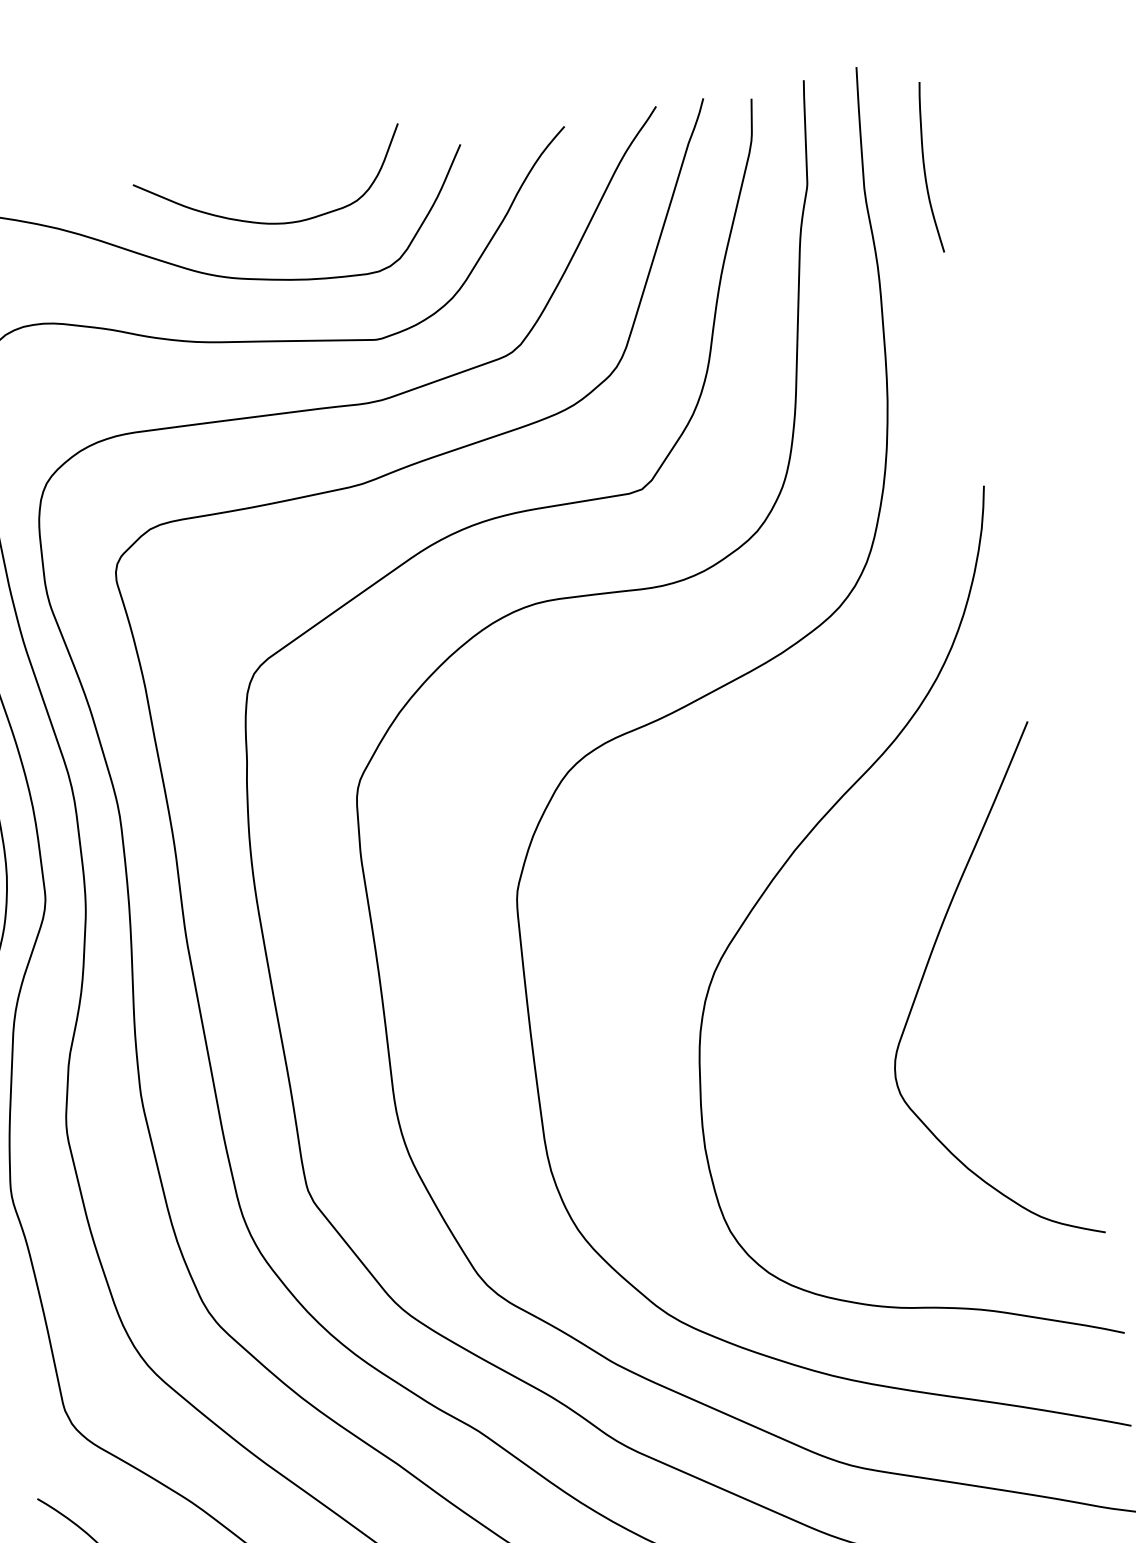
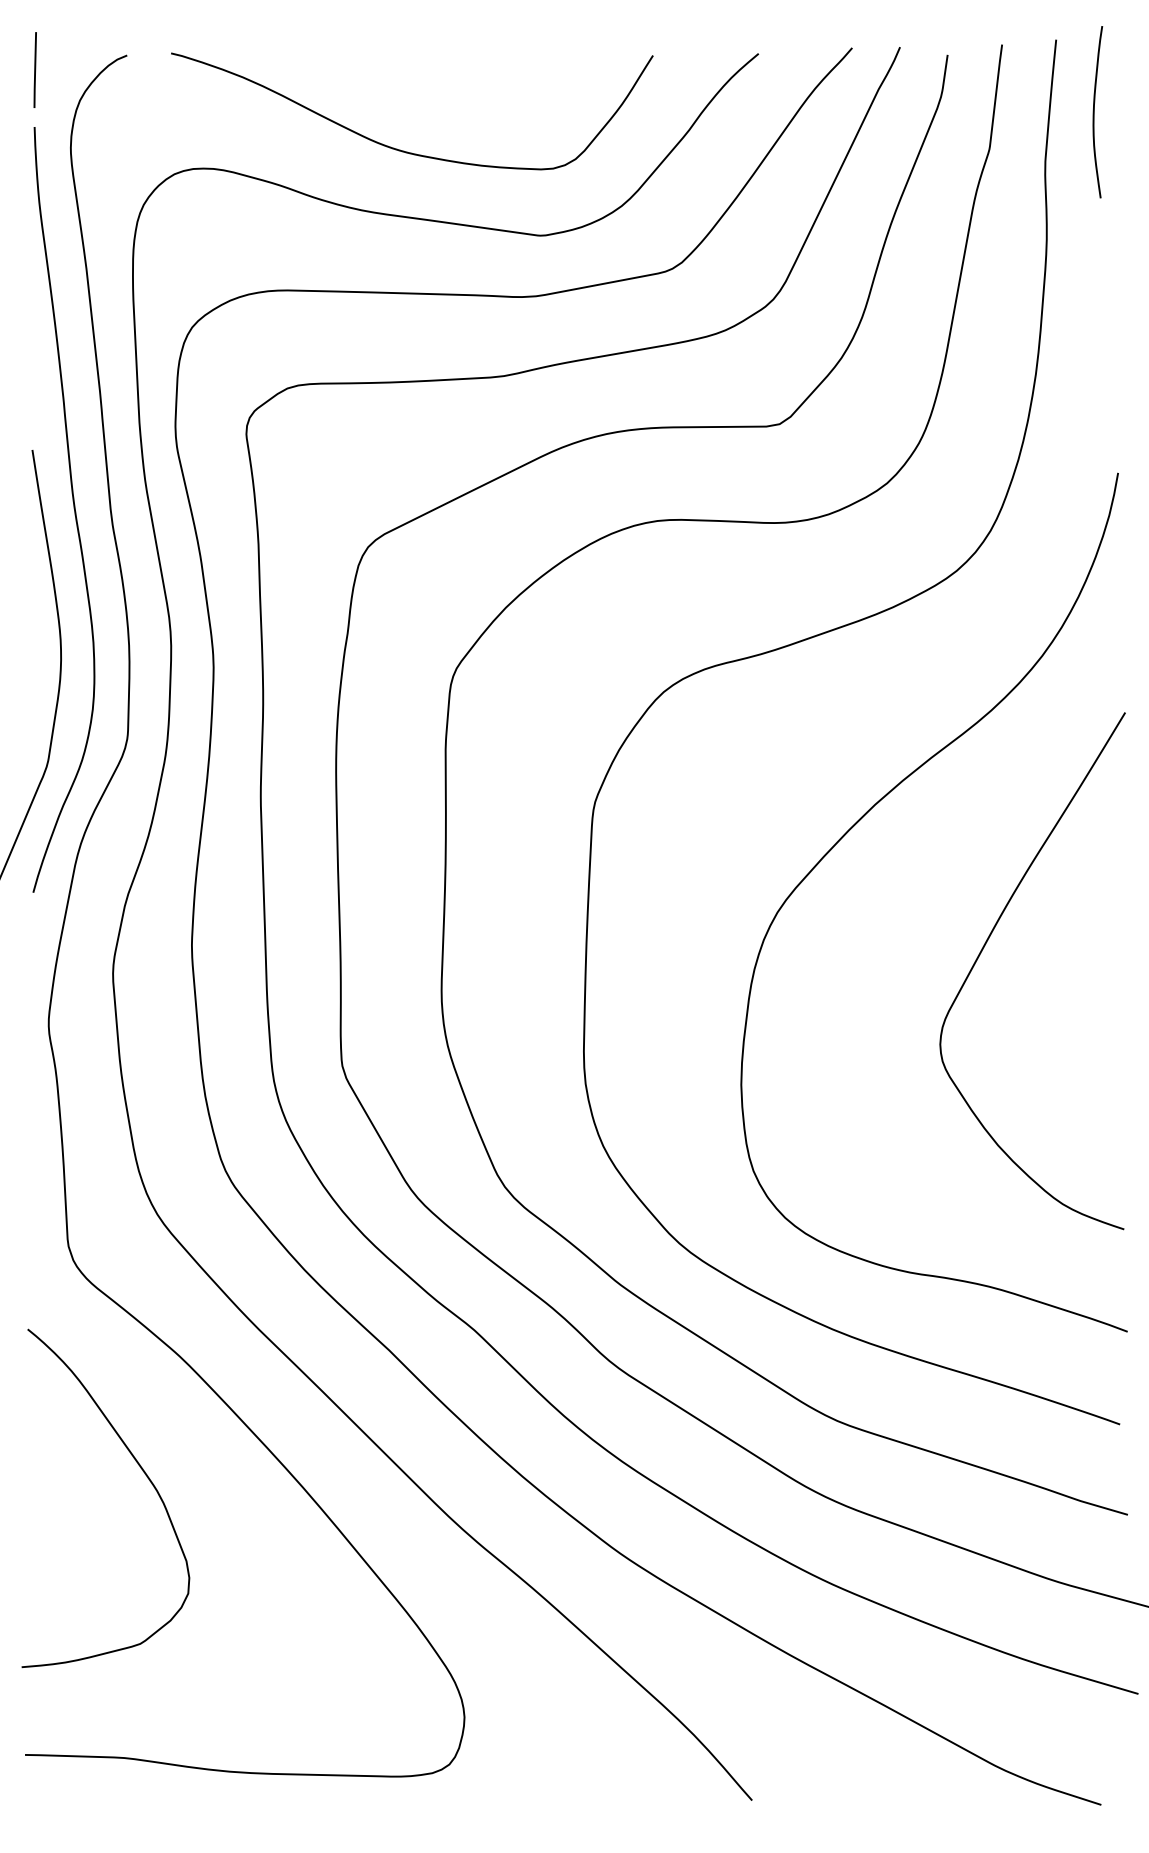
curve: (925, 168) -> (1094, 112), moved
curve: (269, 222) -> (452, 103), removed

